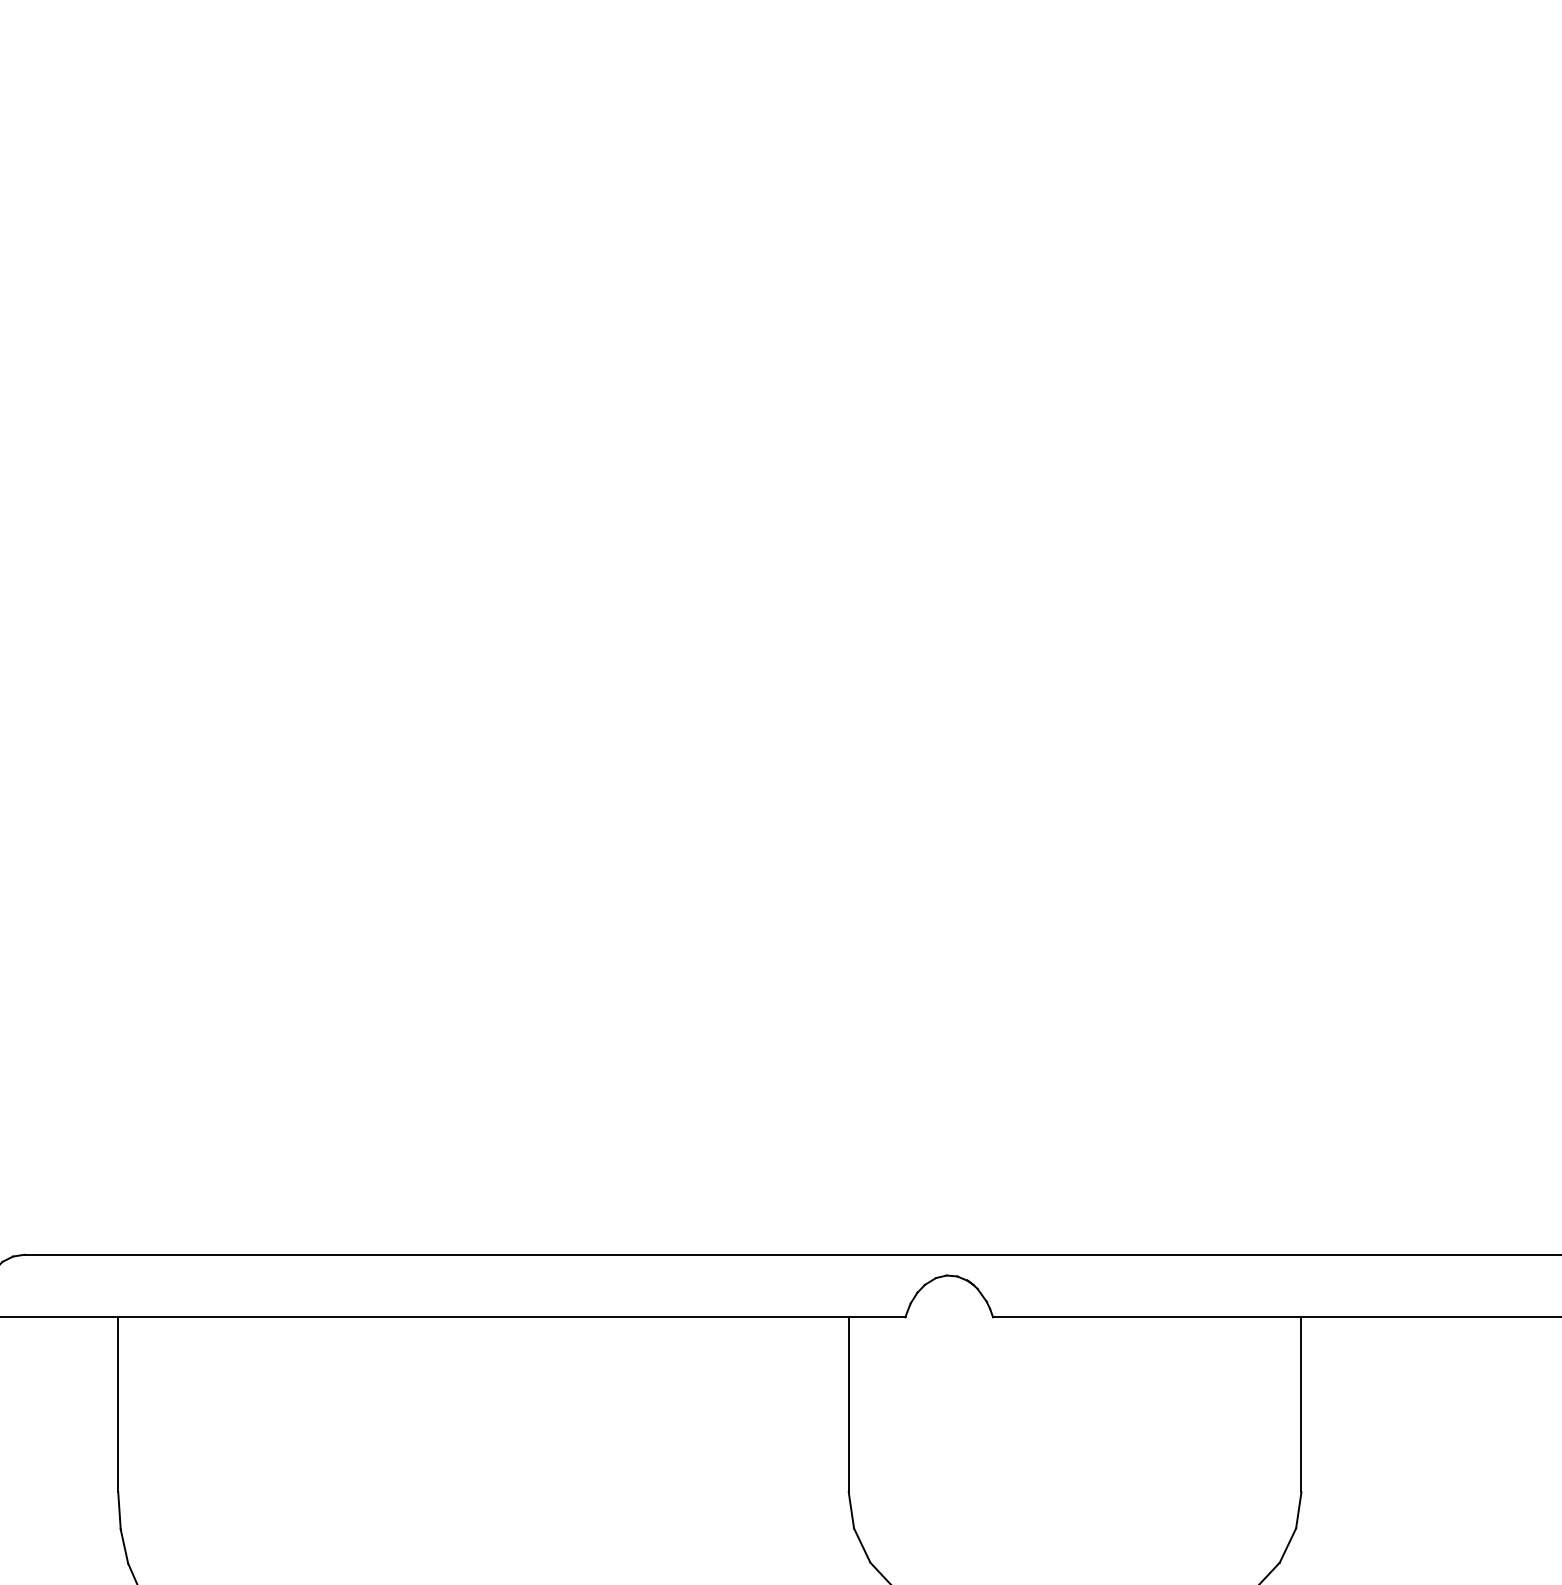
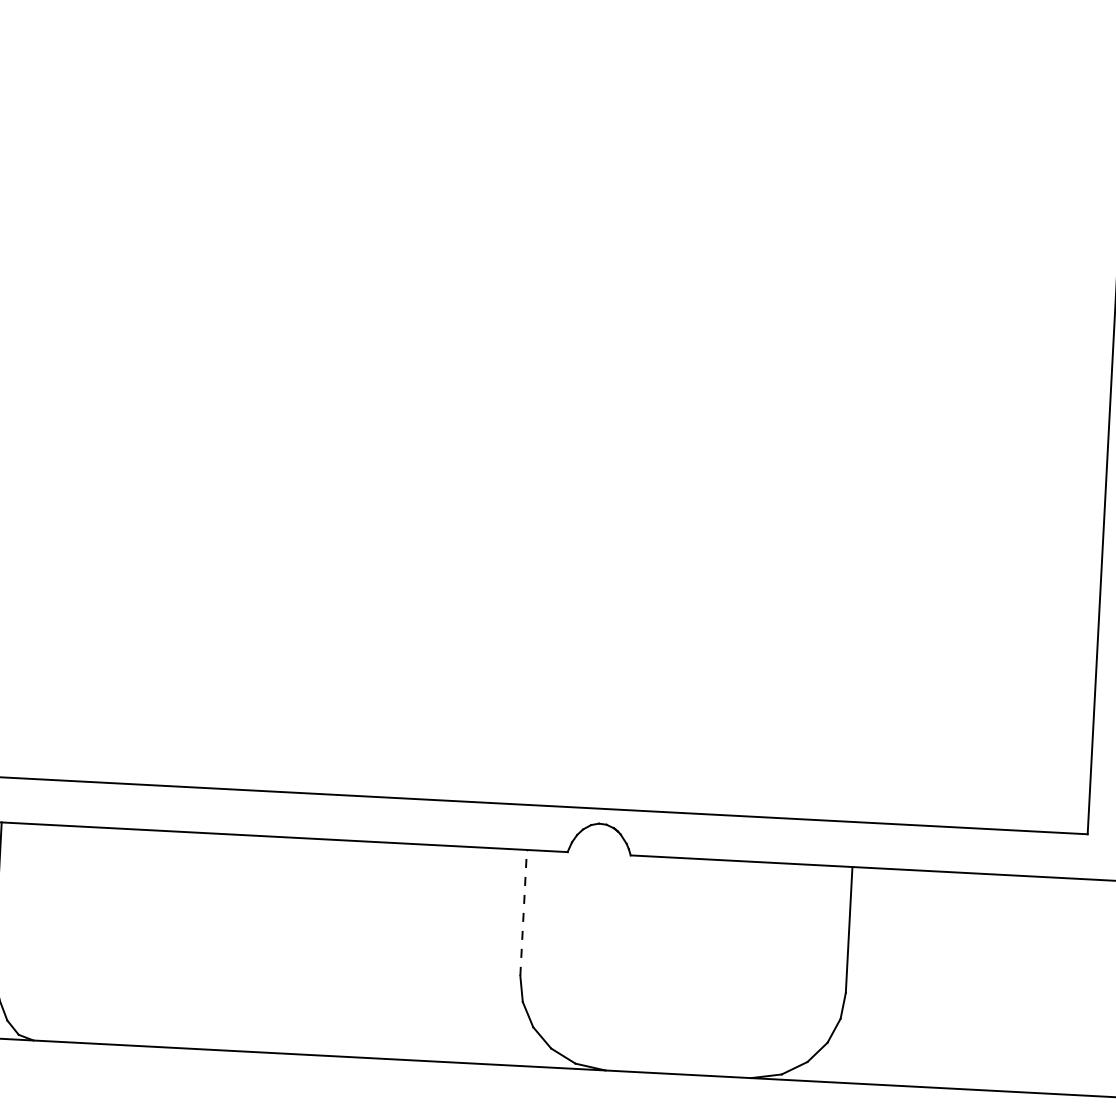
line: (848, 1404) -> (523, 912), solid -> dashed

